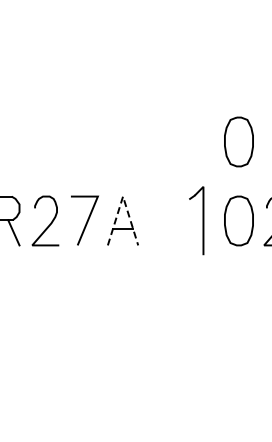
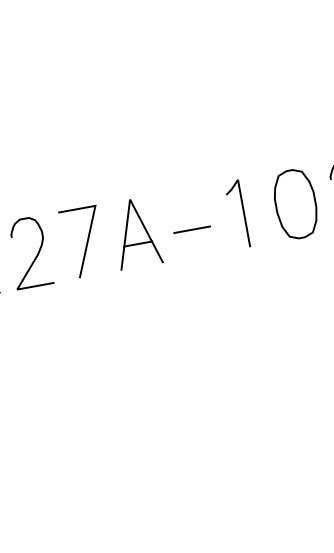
part: (238, 141) -> (275, 94), removed
line: (123, 196) -> (130, 199), dashed -> solid
part: (196, 220) -> (237, 214), size x0.71
line: (162, 225) -> (191, 229), added

